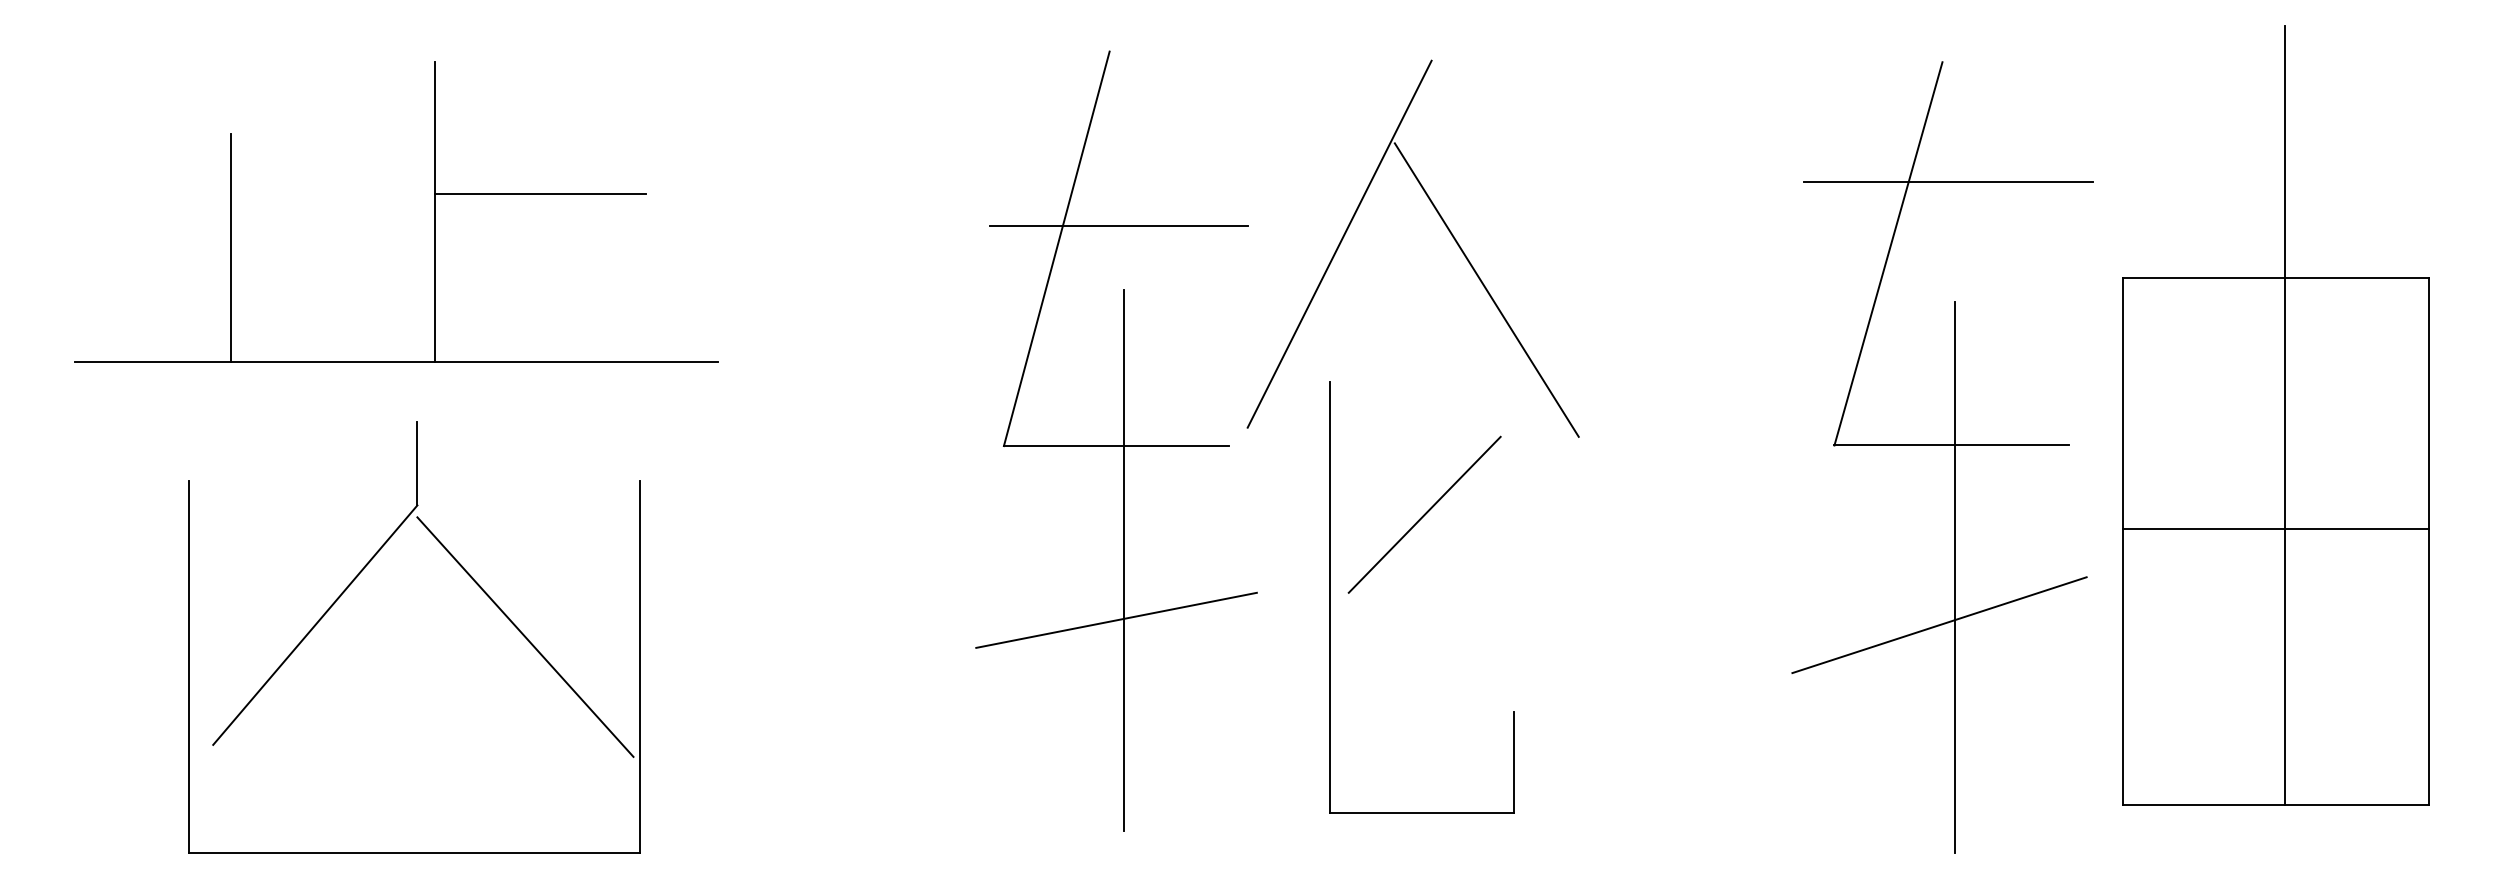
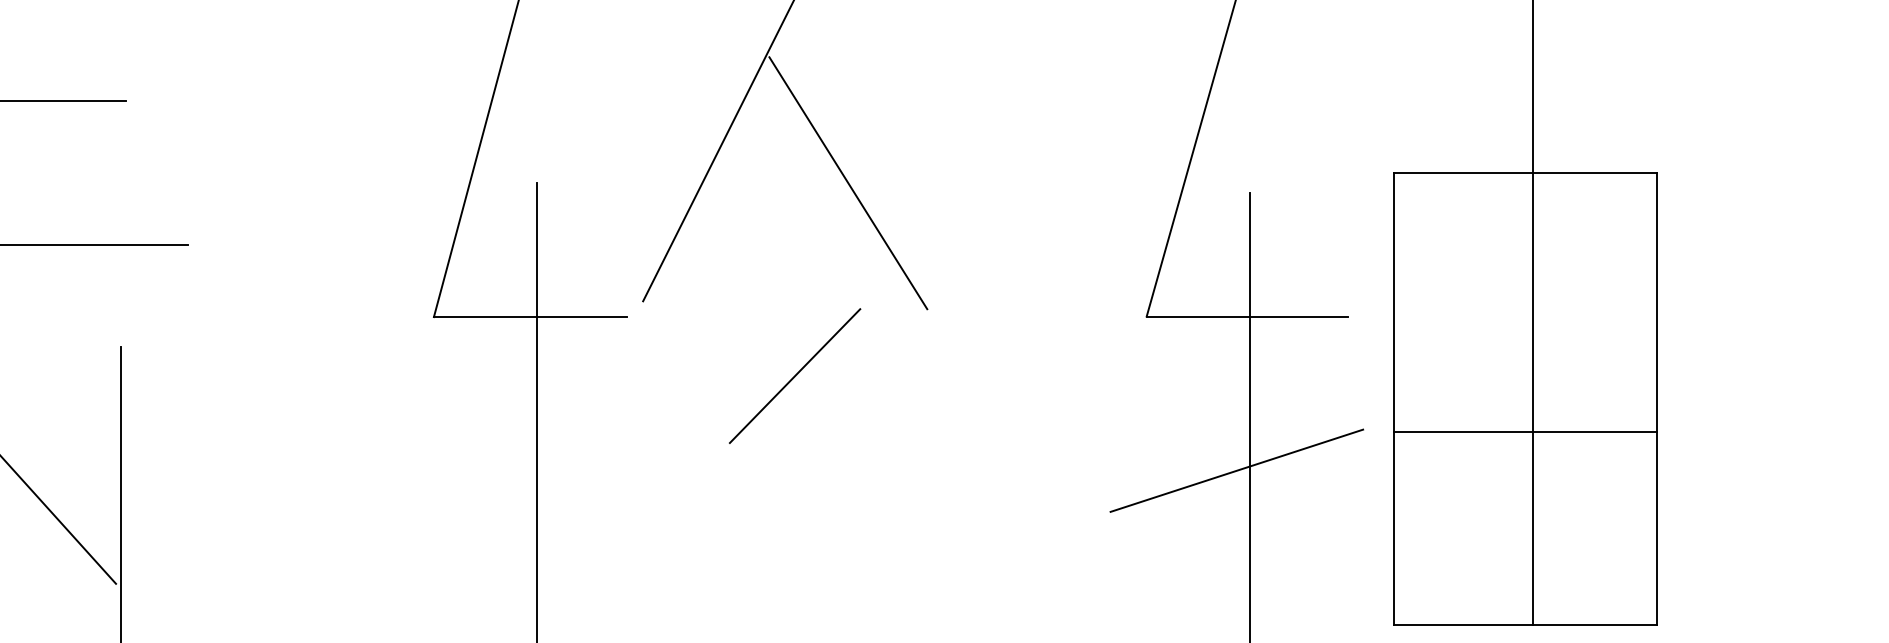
line: (1948, 181) -> (1244, 90), removed
line: (1118, 225) -> (532, 127), removed
line: (2275, 529) -> (1525, 432), moved
part: (1330, 597) -> (714, 447), removed
line: (1116, 619) -> (530, 465), removed

